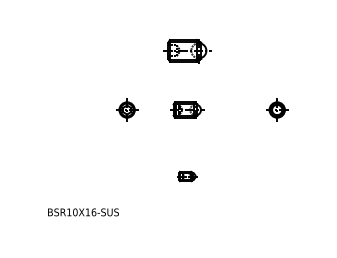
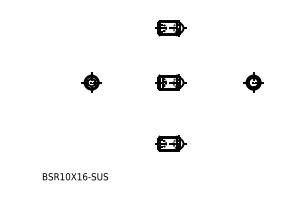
part: (187, 50) -> (171, 27), size x0.71
part: (127, 109) -> (92, 82), moved
part: (187, 176) -> (171, 143), size x1.67

